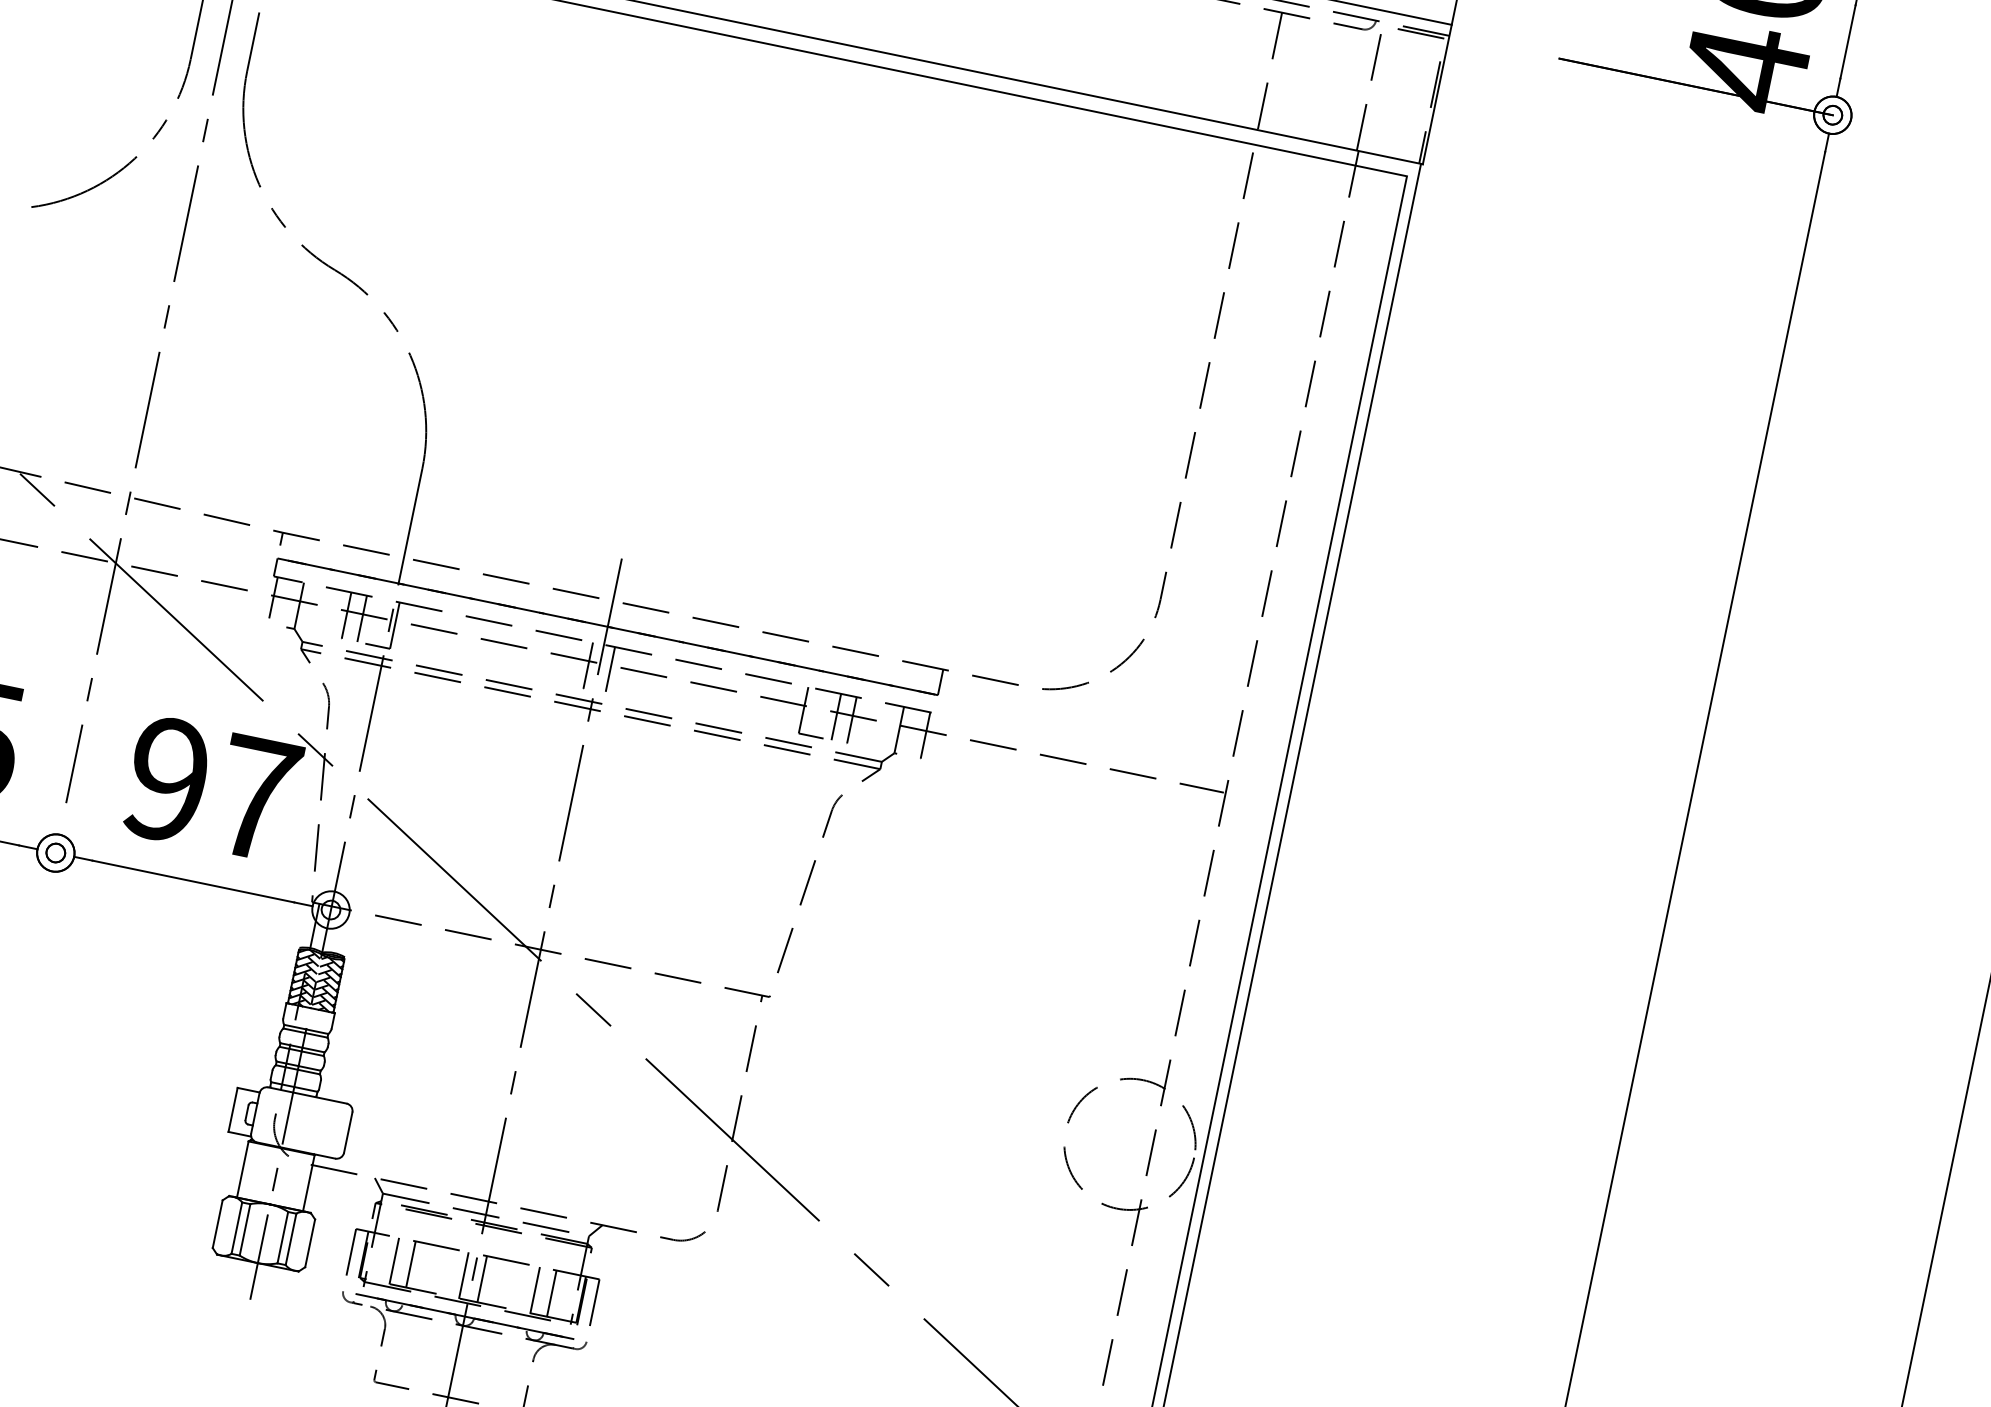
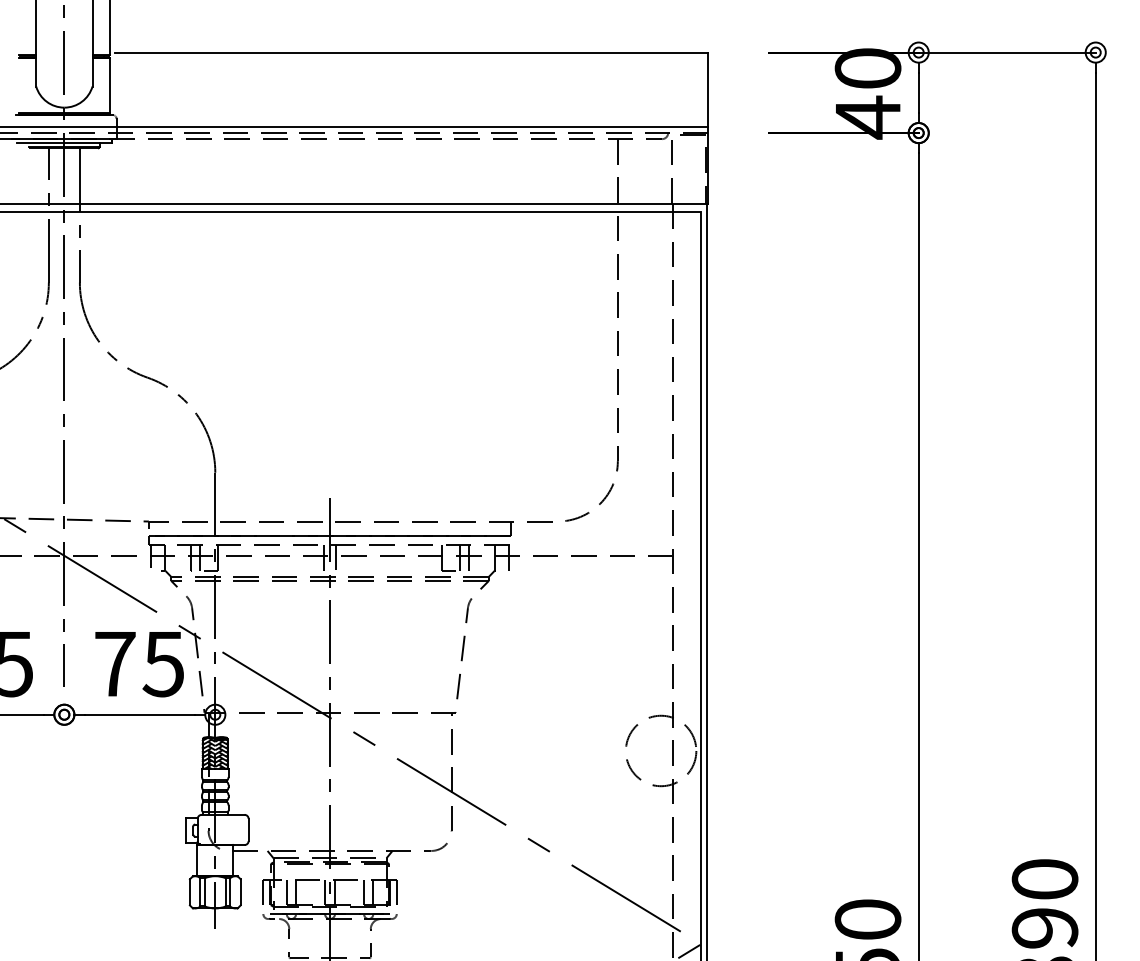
text: (212, 787) -> (139, 663), 97 -> 75

